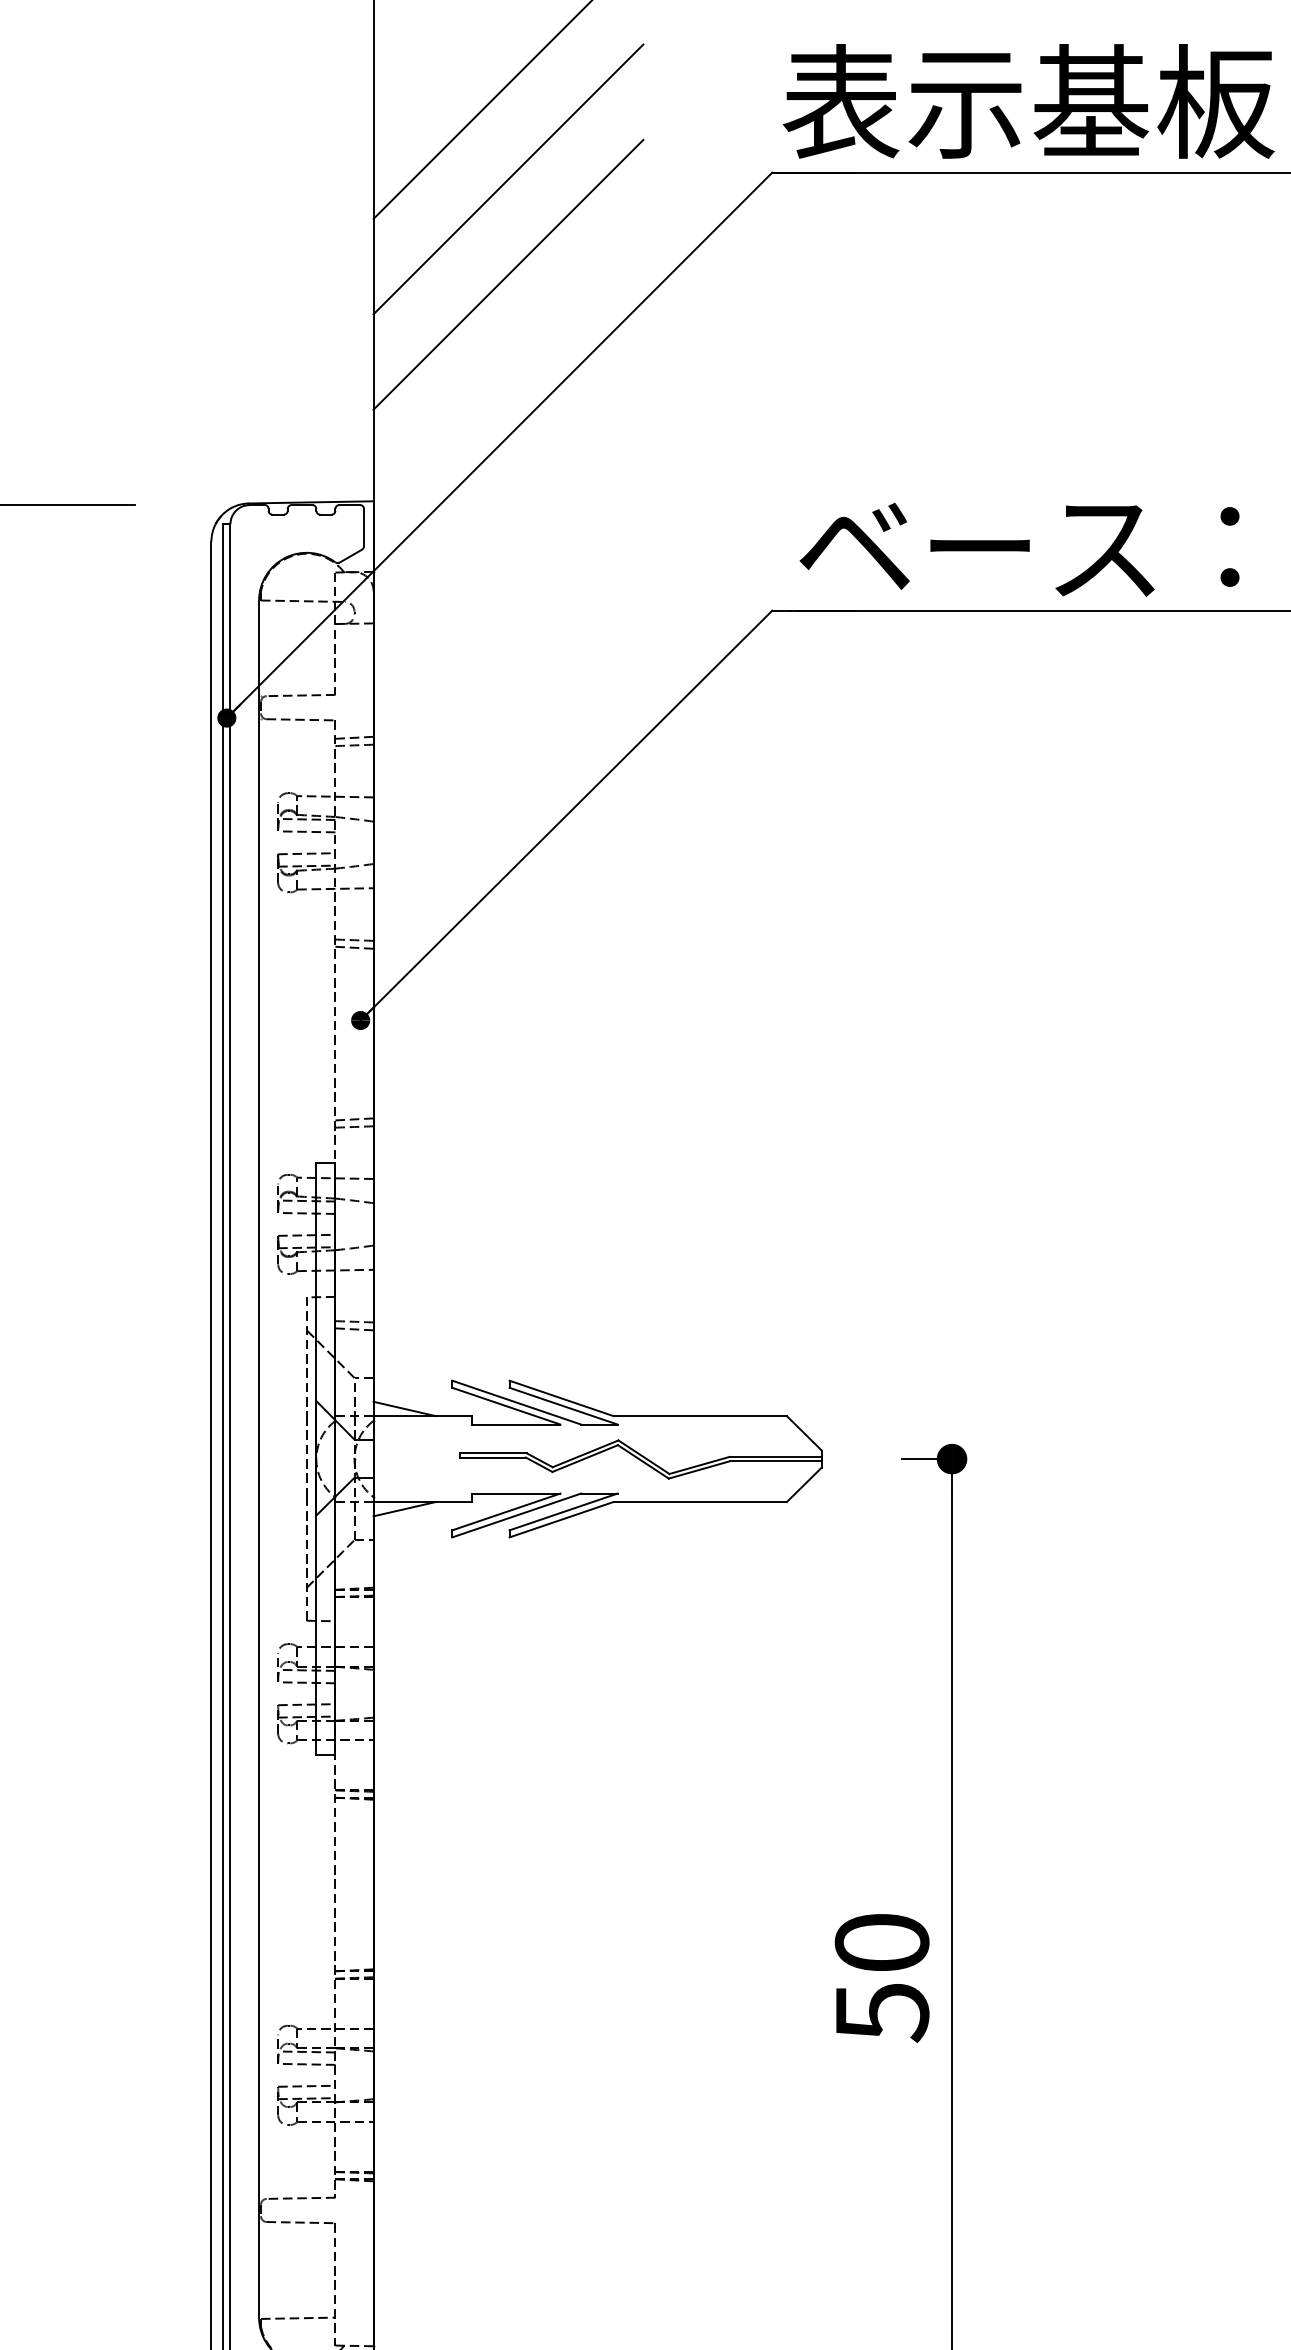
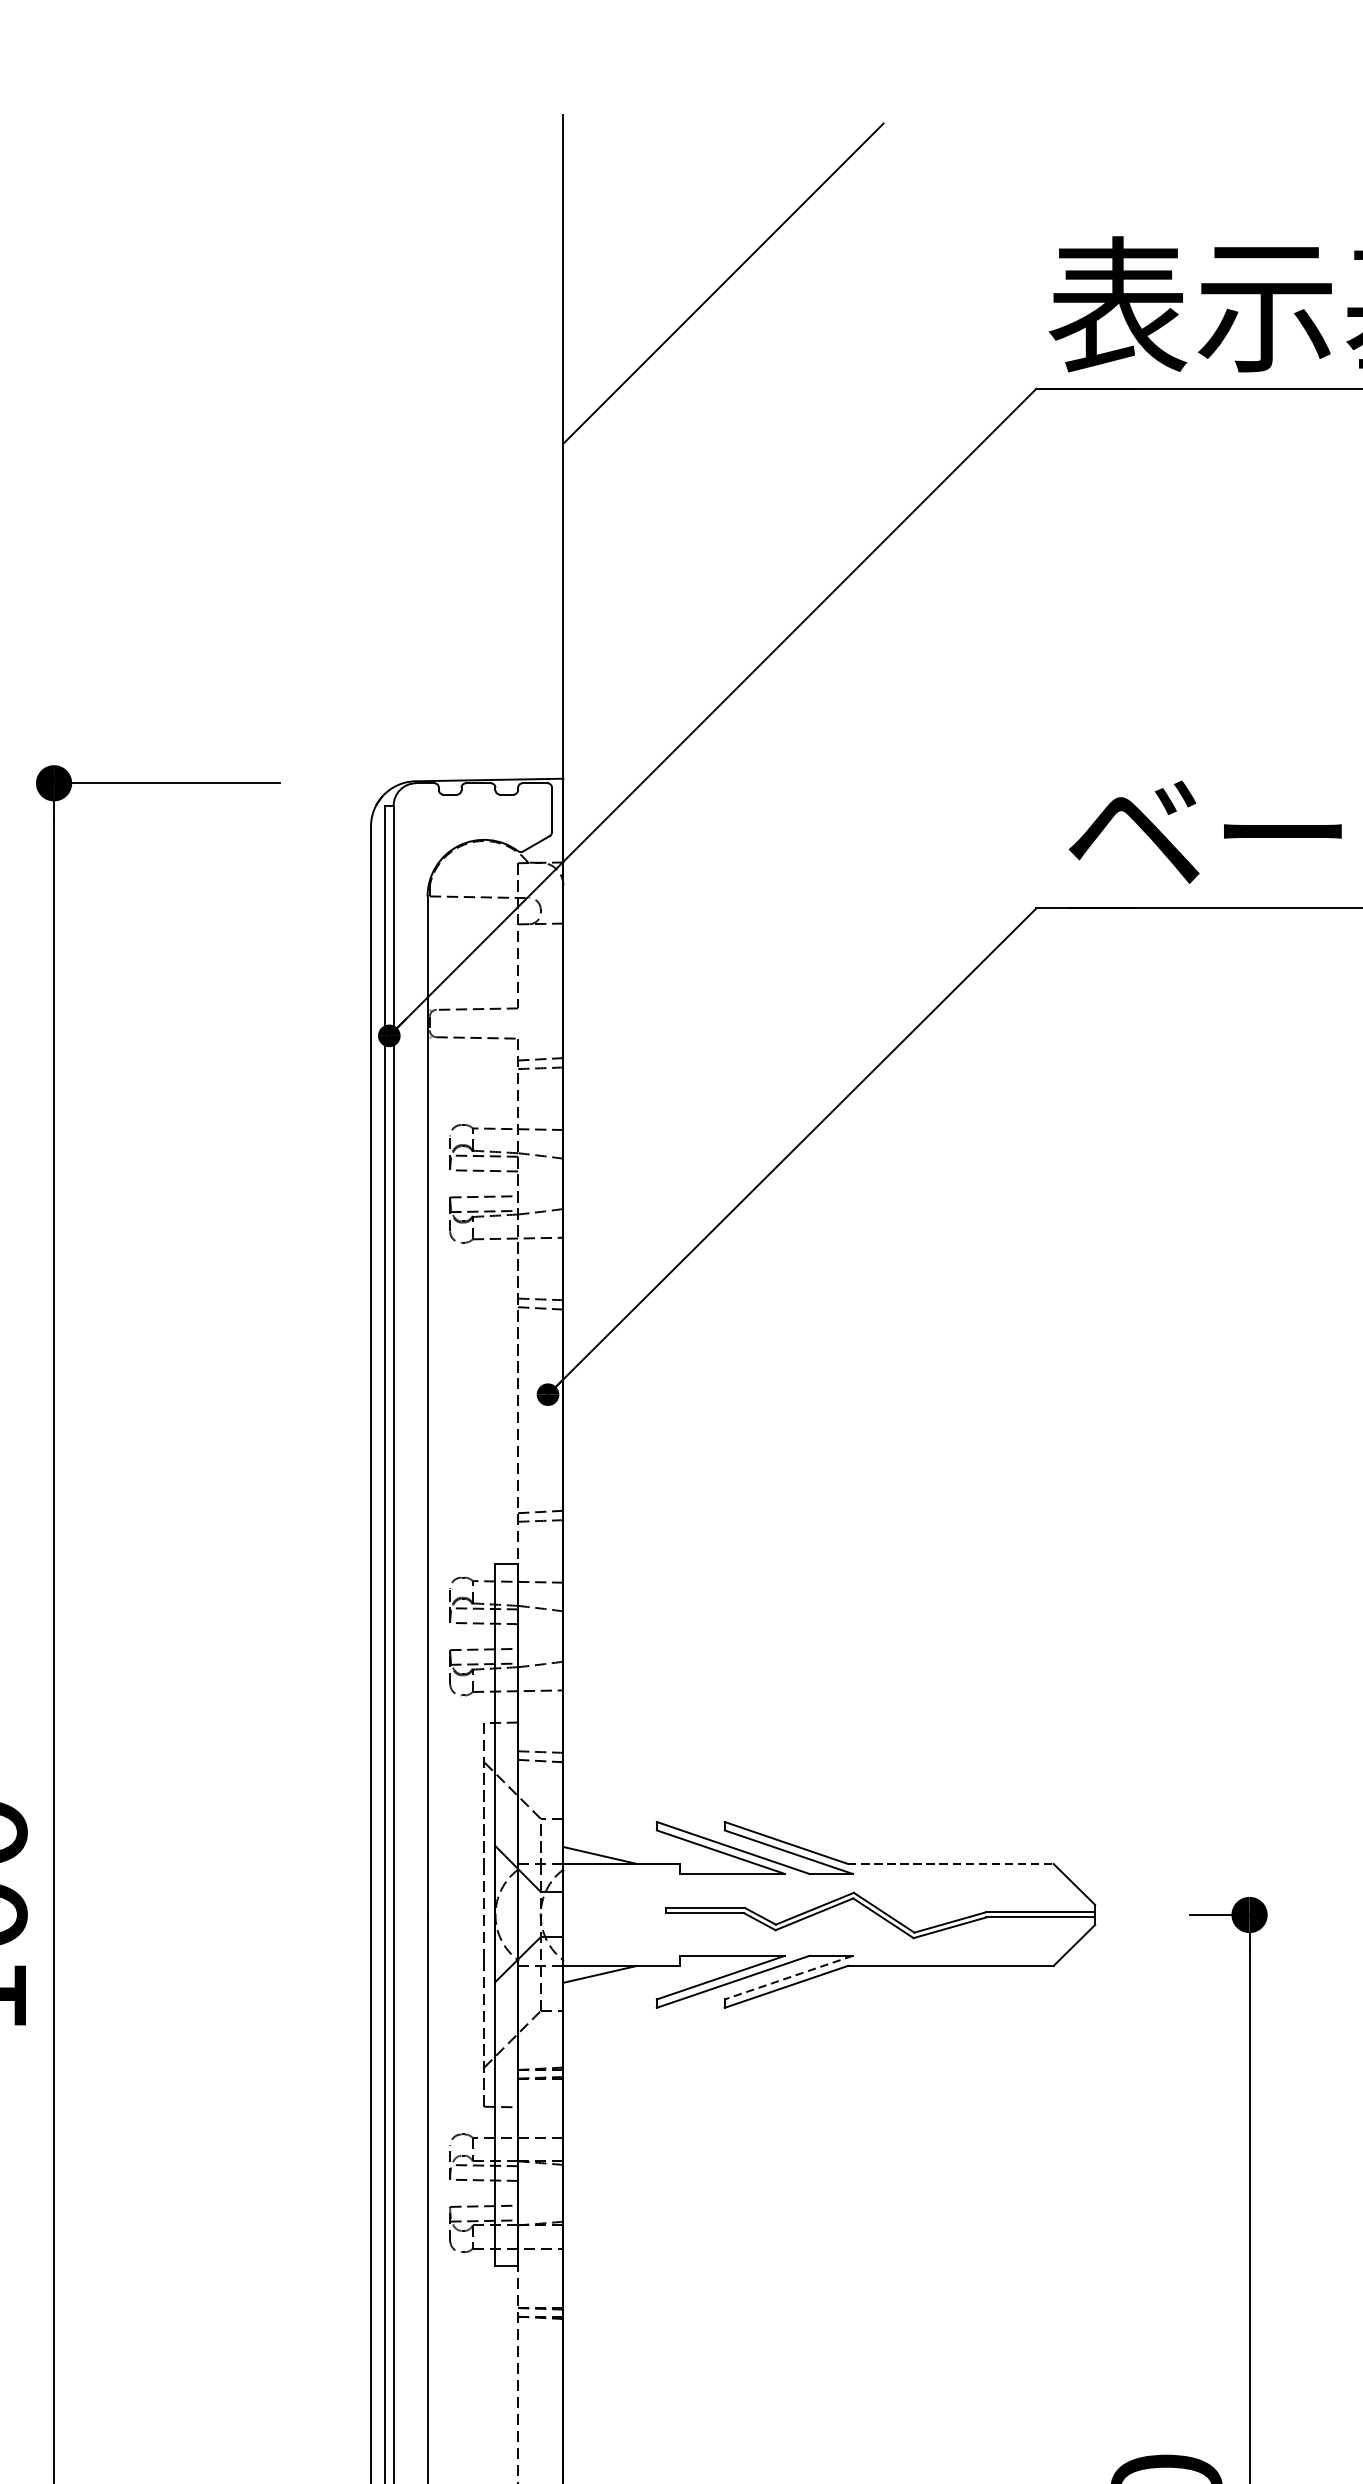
line: (508, 179) -> (723, 396), removed
line: (508, 274) -> (723, 509), removed
line: (700, 1416) -> (951, 1864), solid -> dashed
line: (563, 1512) -> (788, 1978), solid -> dashed

